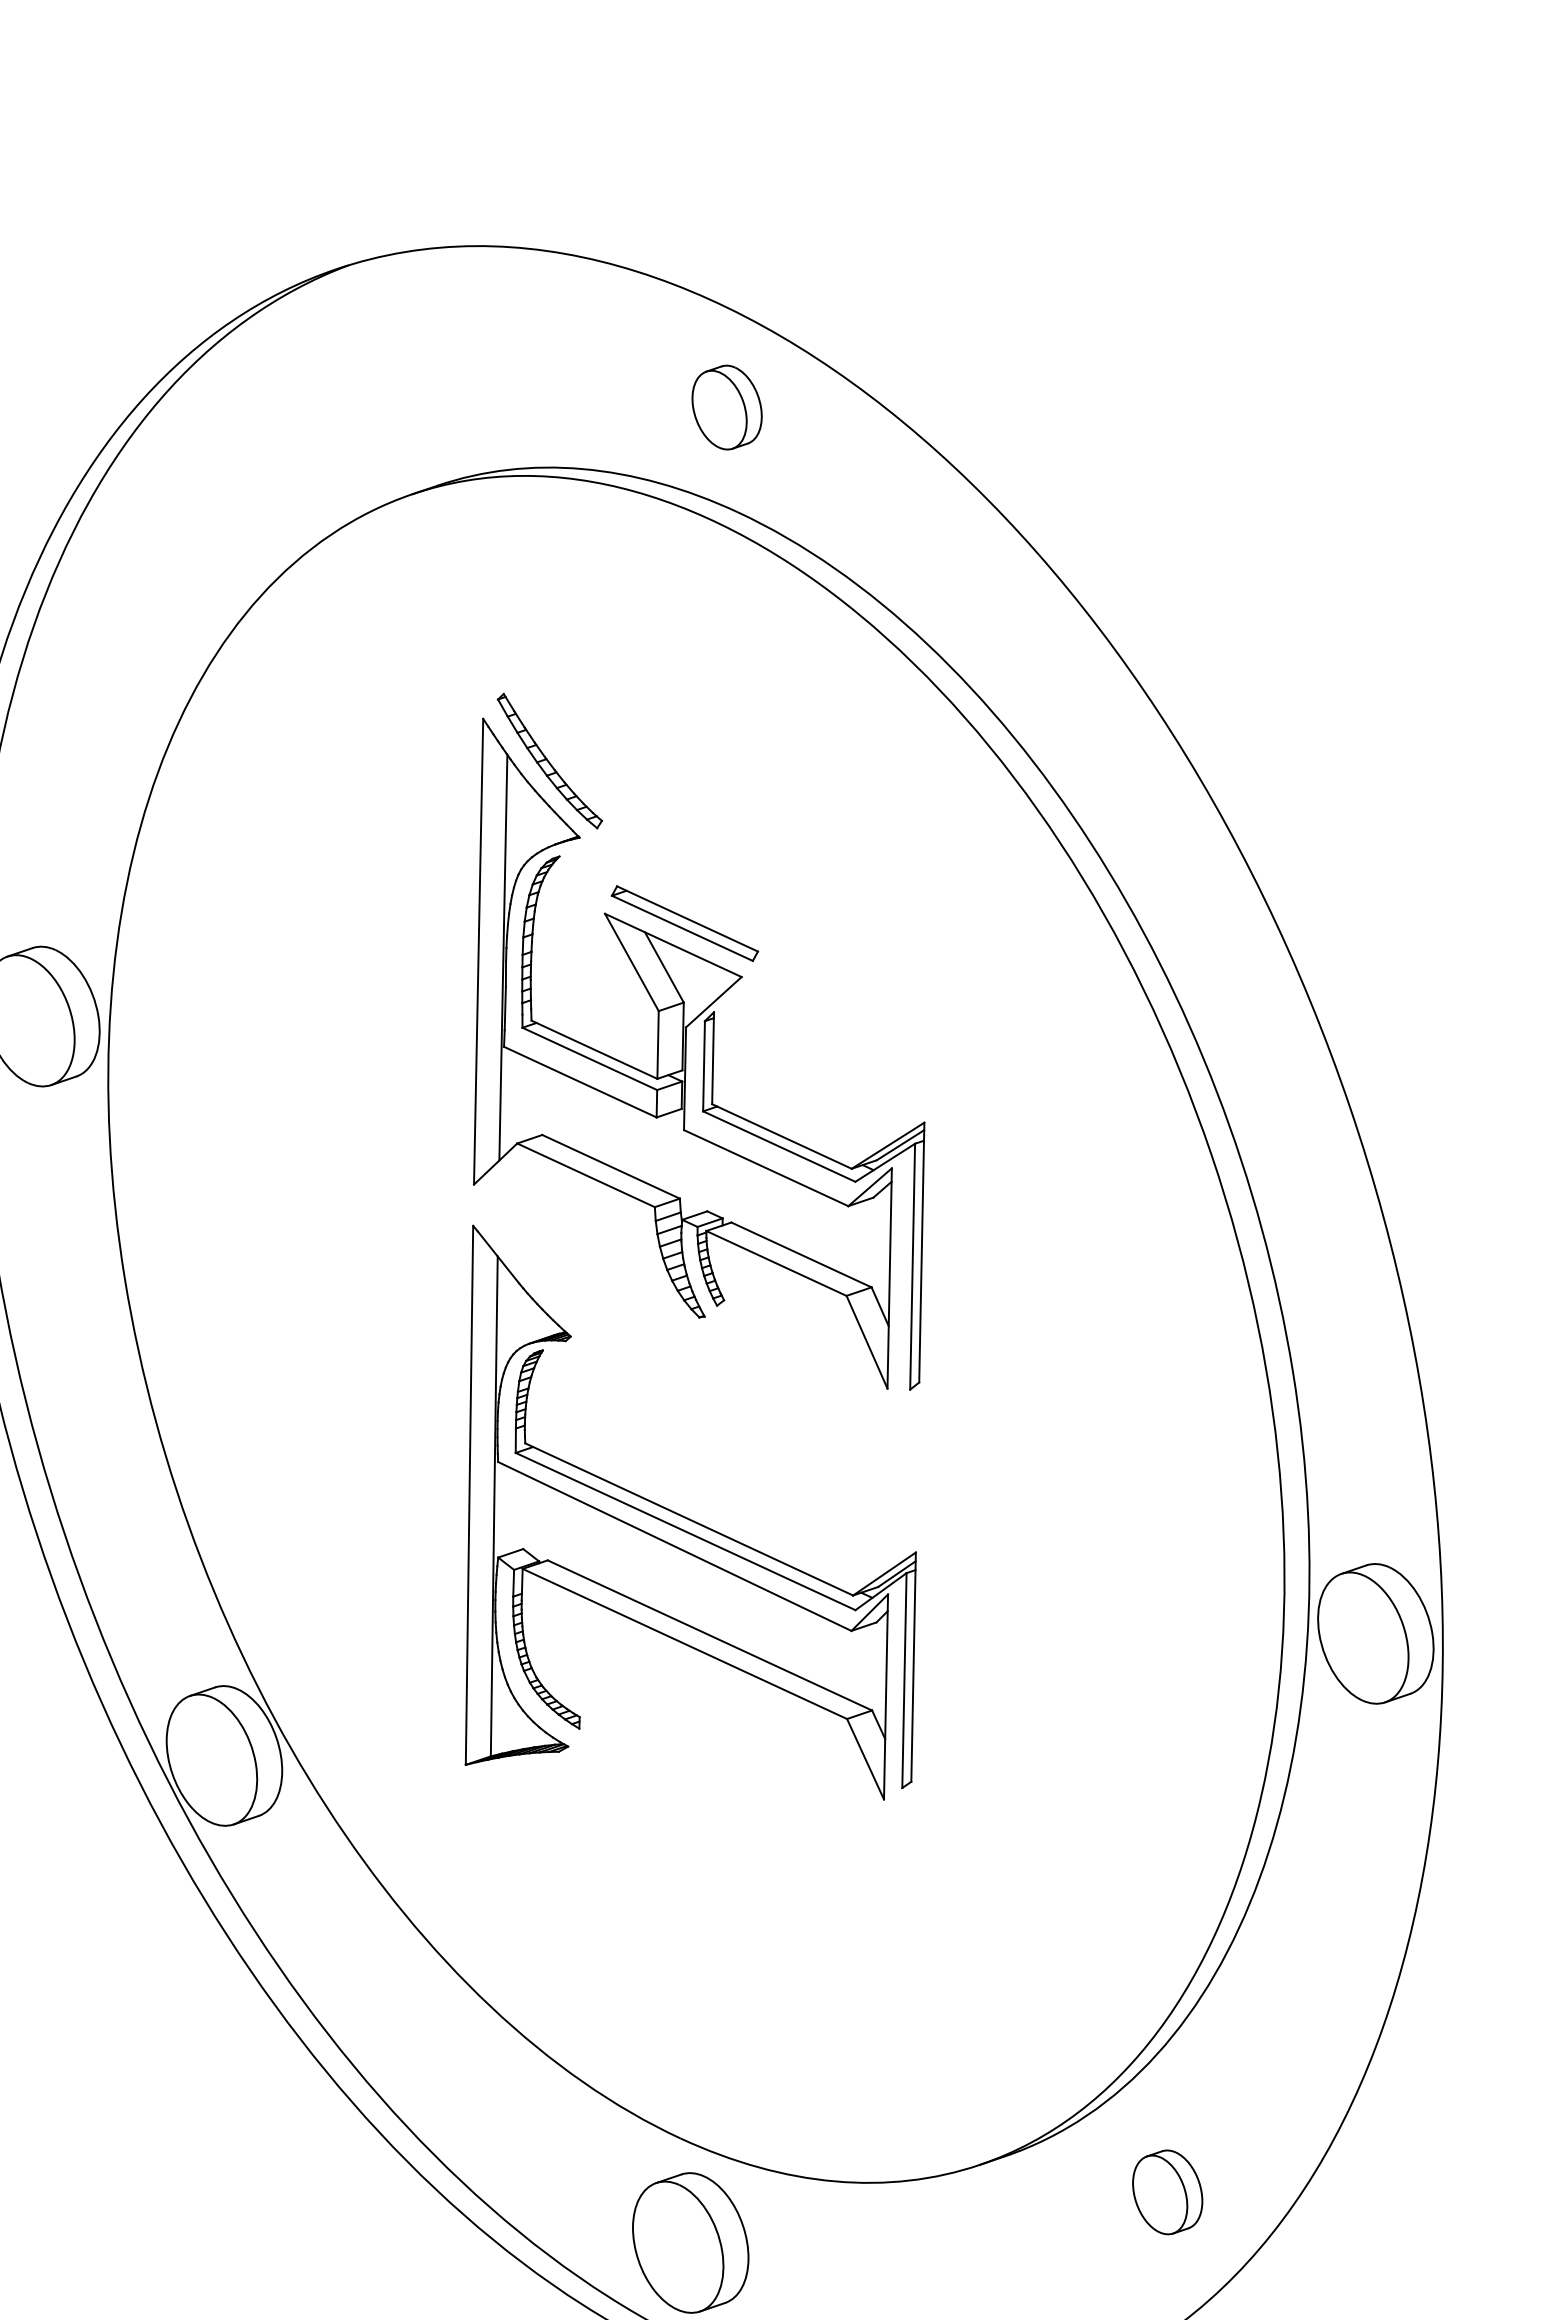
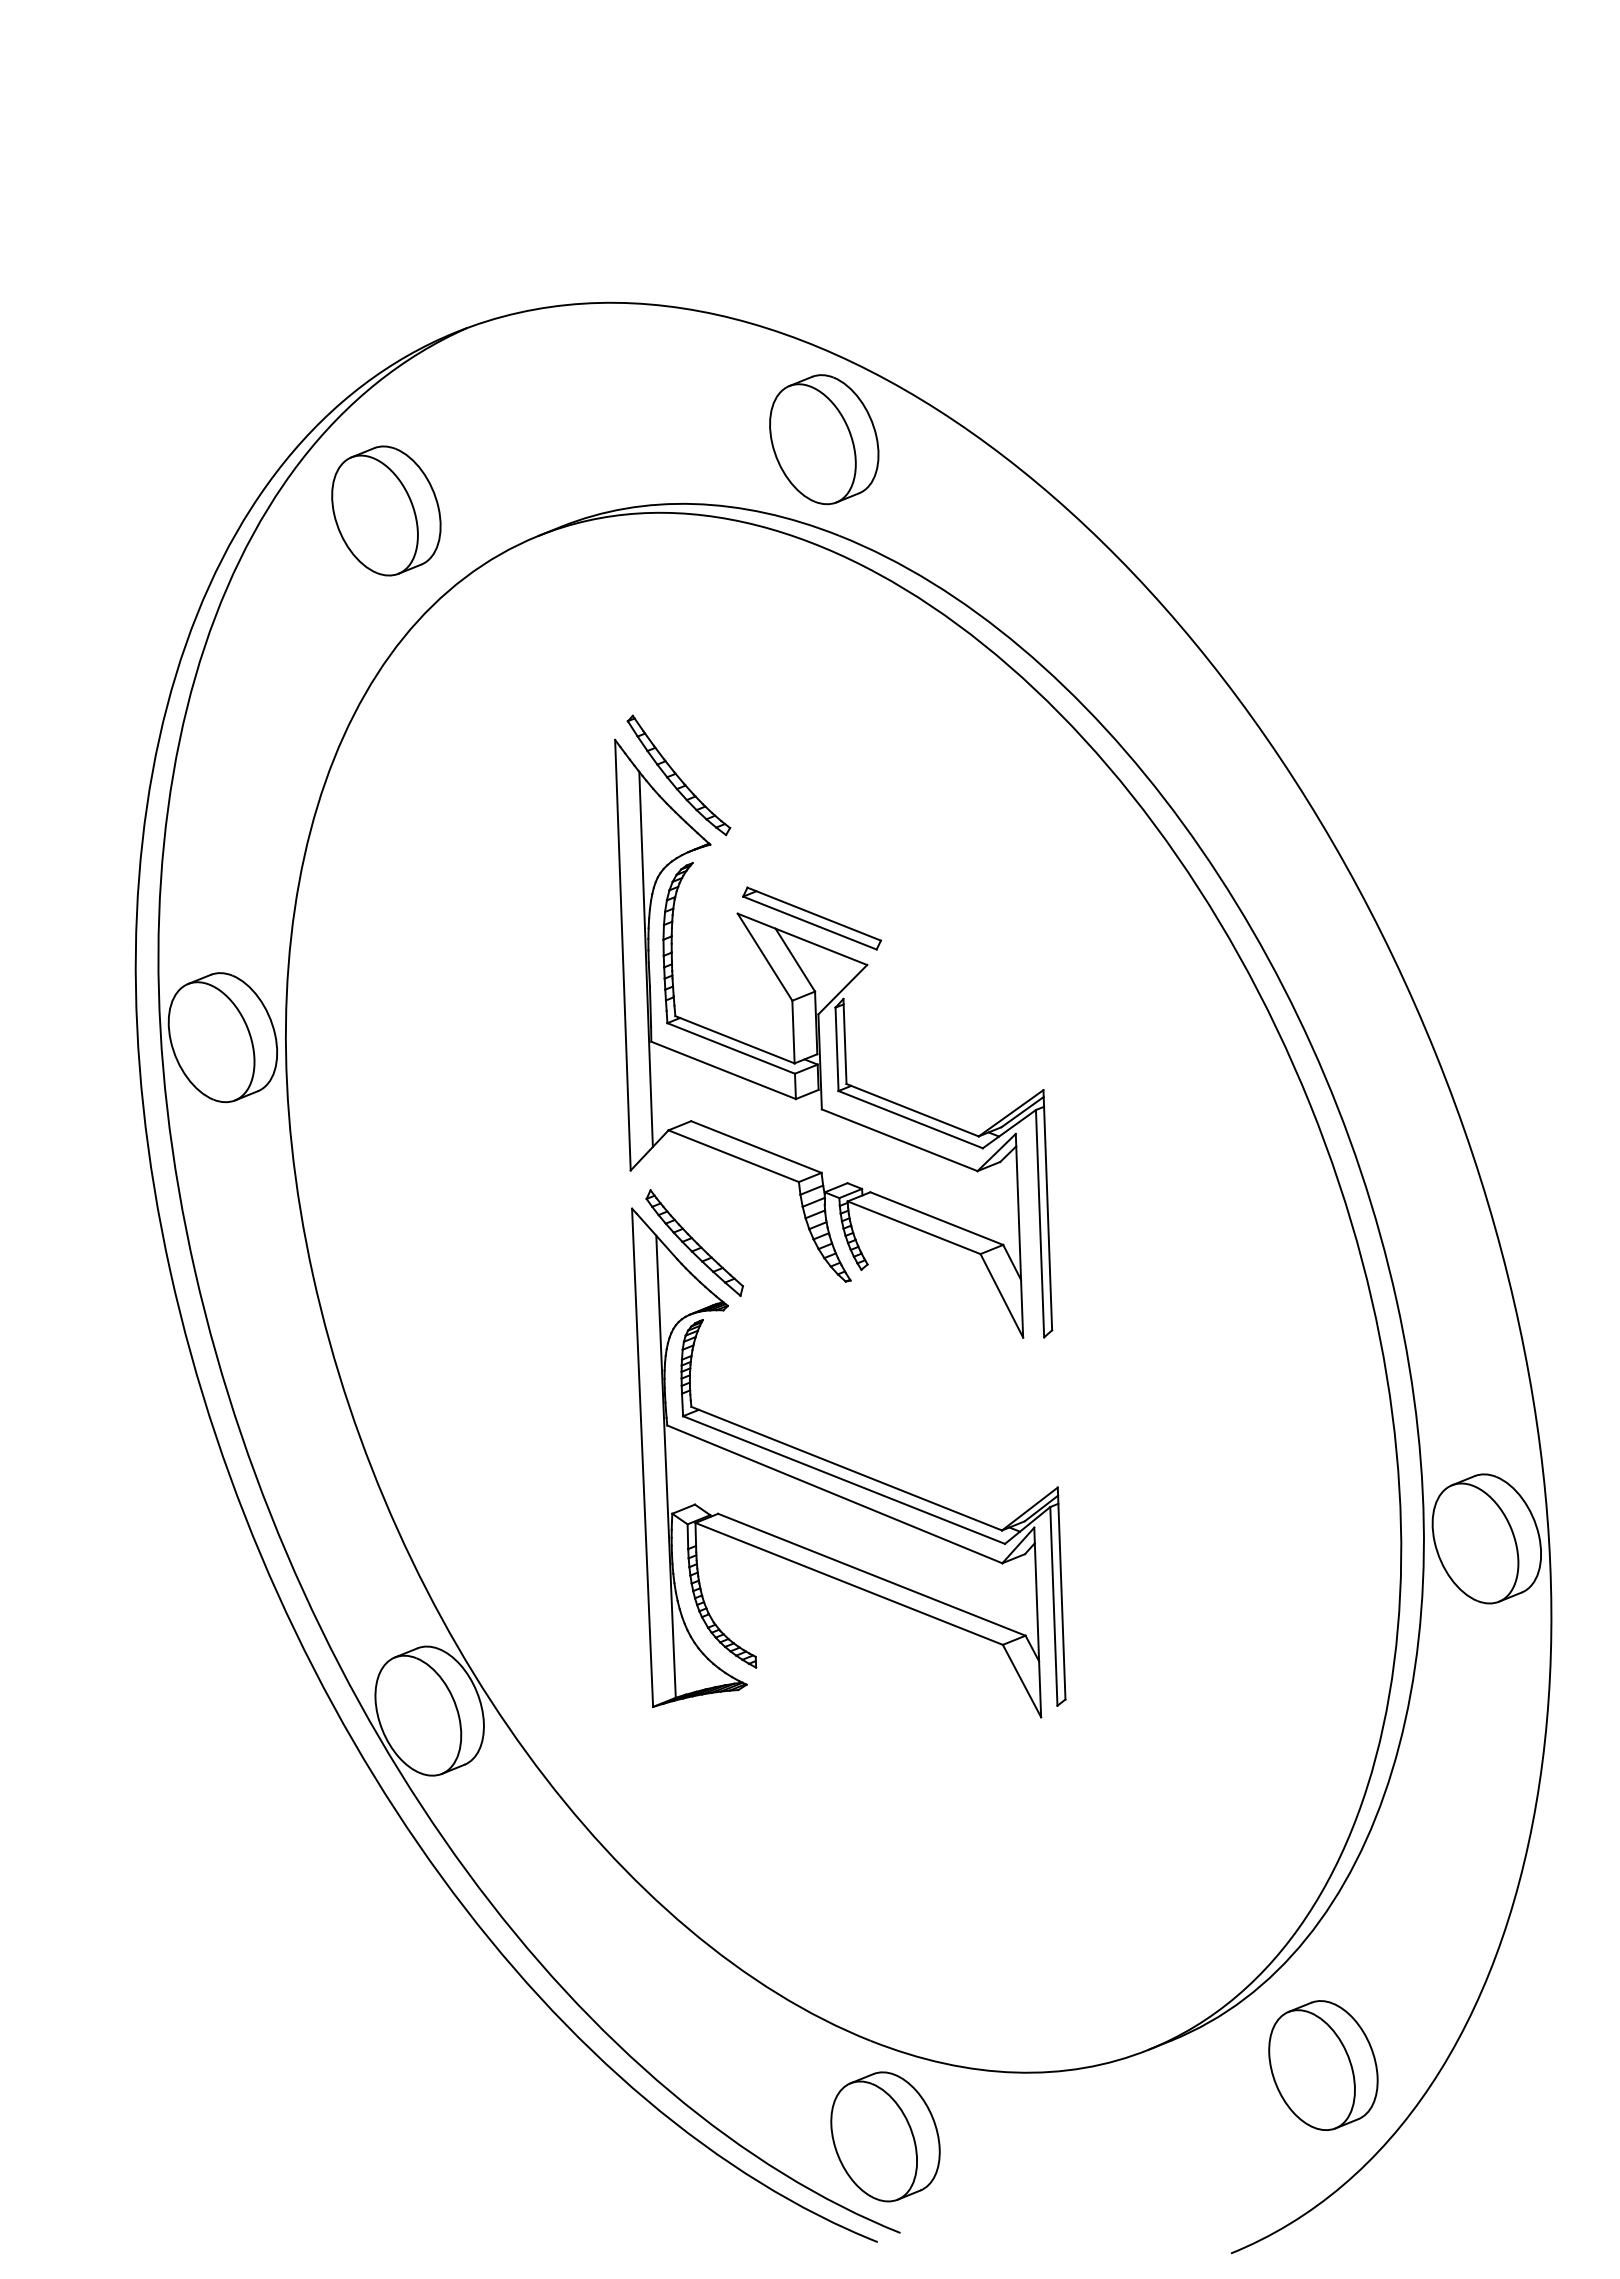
part: (727, 407) -> (824, 439), size x1.67
part: (250, 457) -> (386, 510), added
part: (538, 1266) -> (694, 1242), added
part: (1167, 2192) -> (1323, 2065), size x1.67

